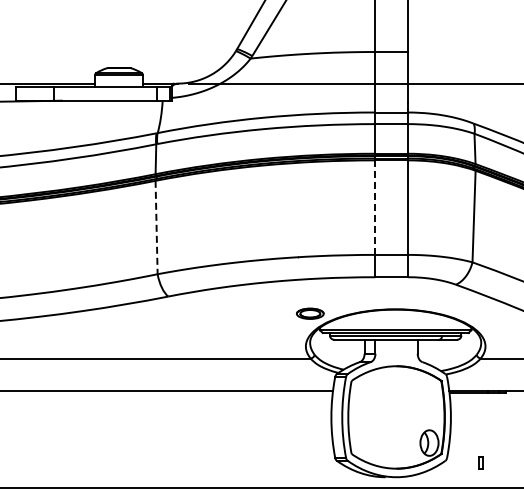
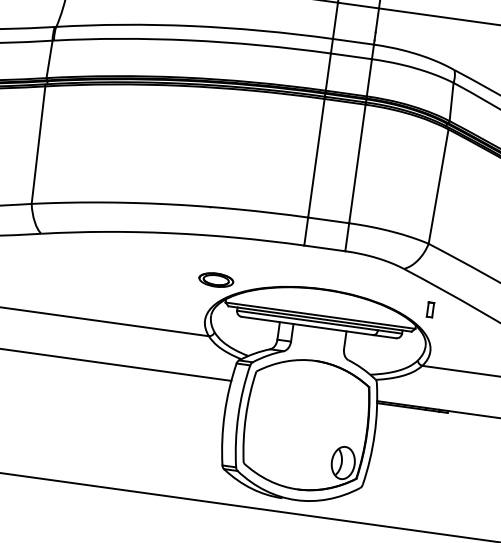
line: (375, 208) -> (316, 159), dashed -> solid
line: (156, 227) -> (38, 145), dashed -> solid
part: (480, 462) -> (429, 309), moved

